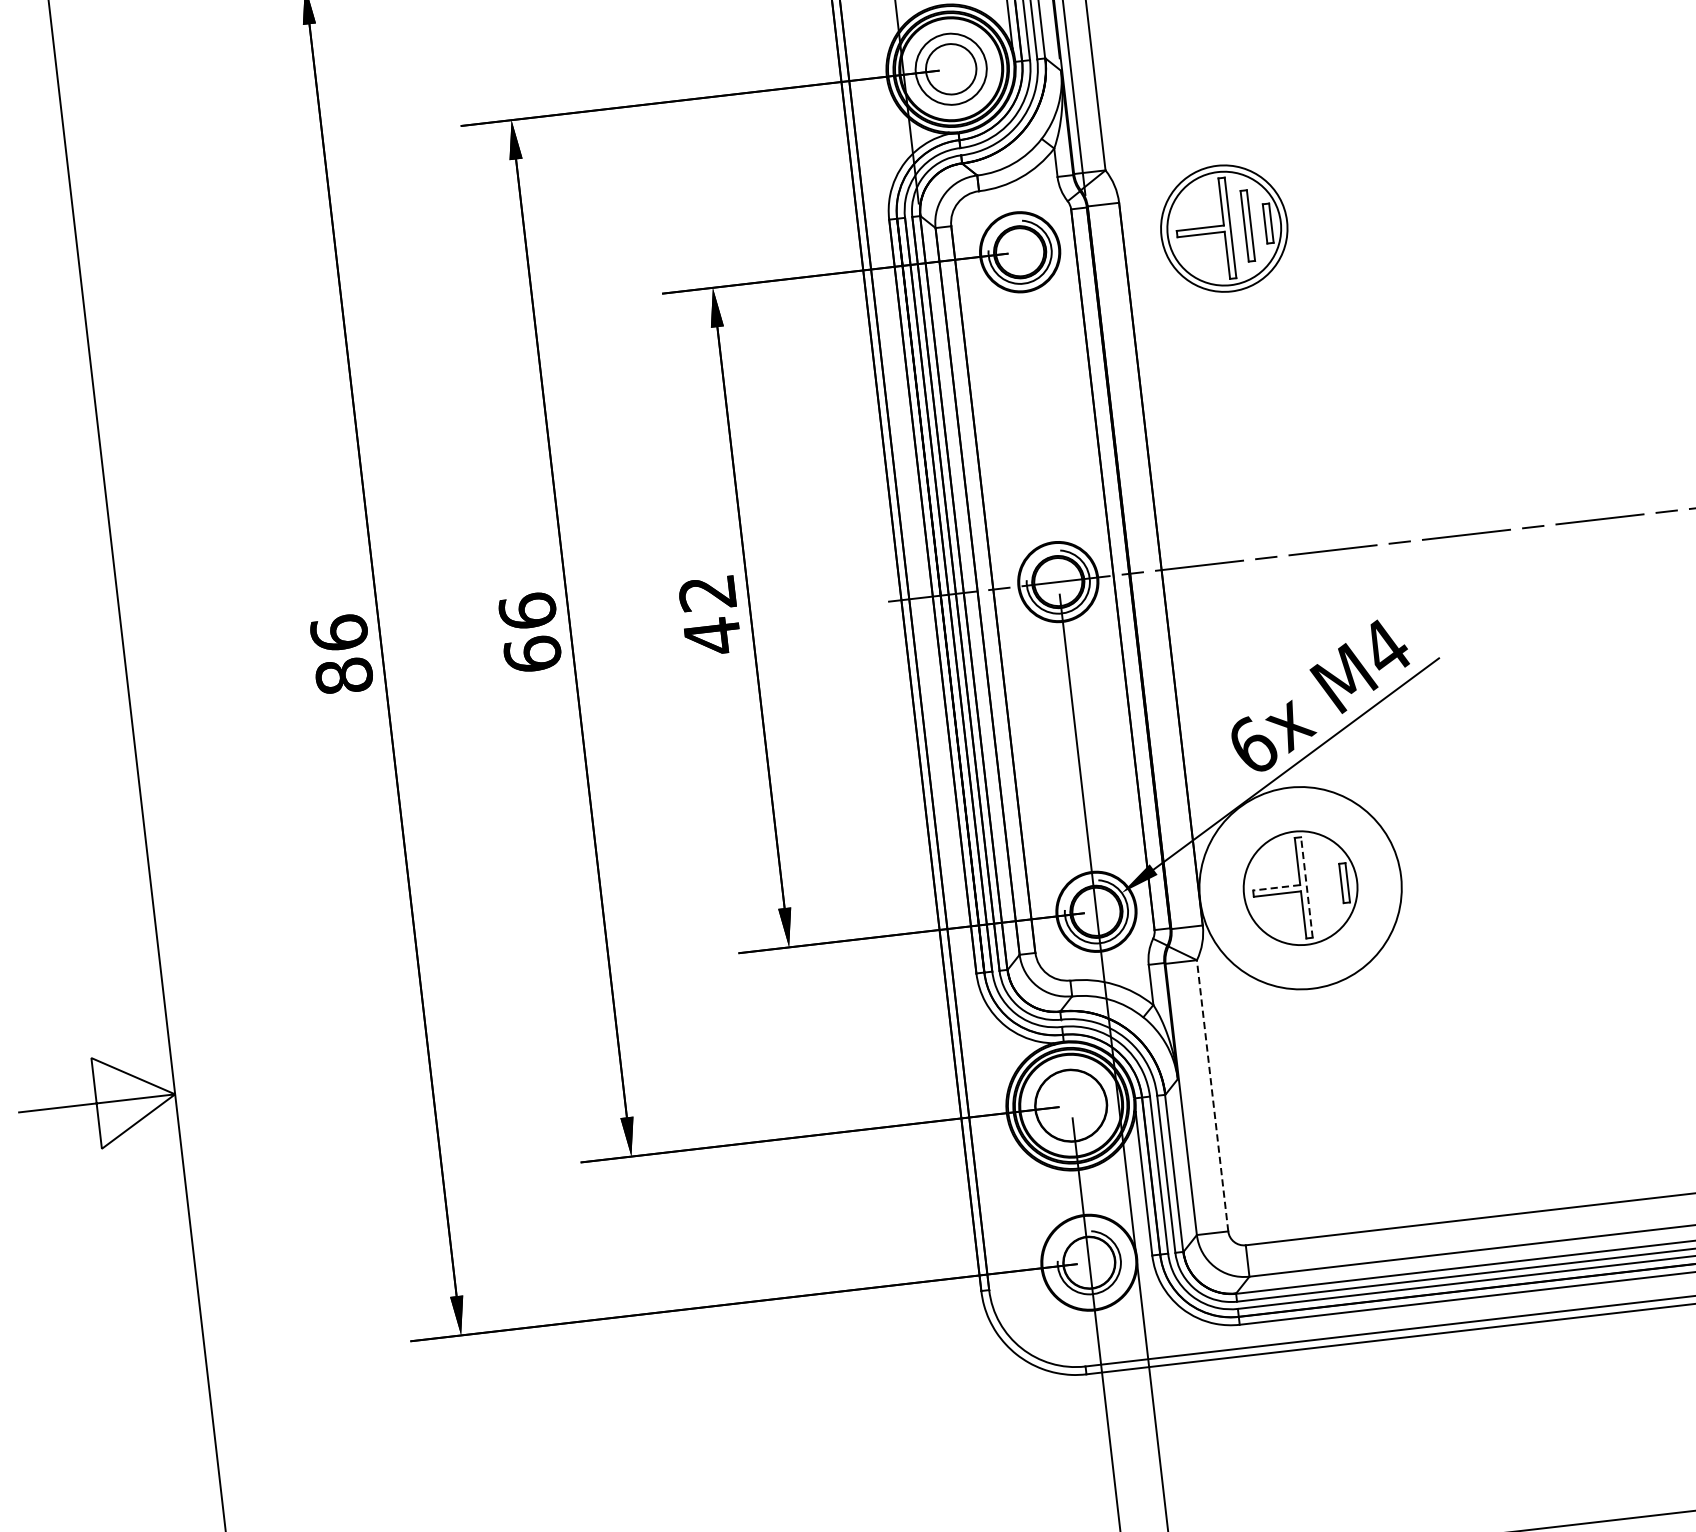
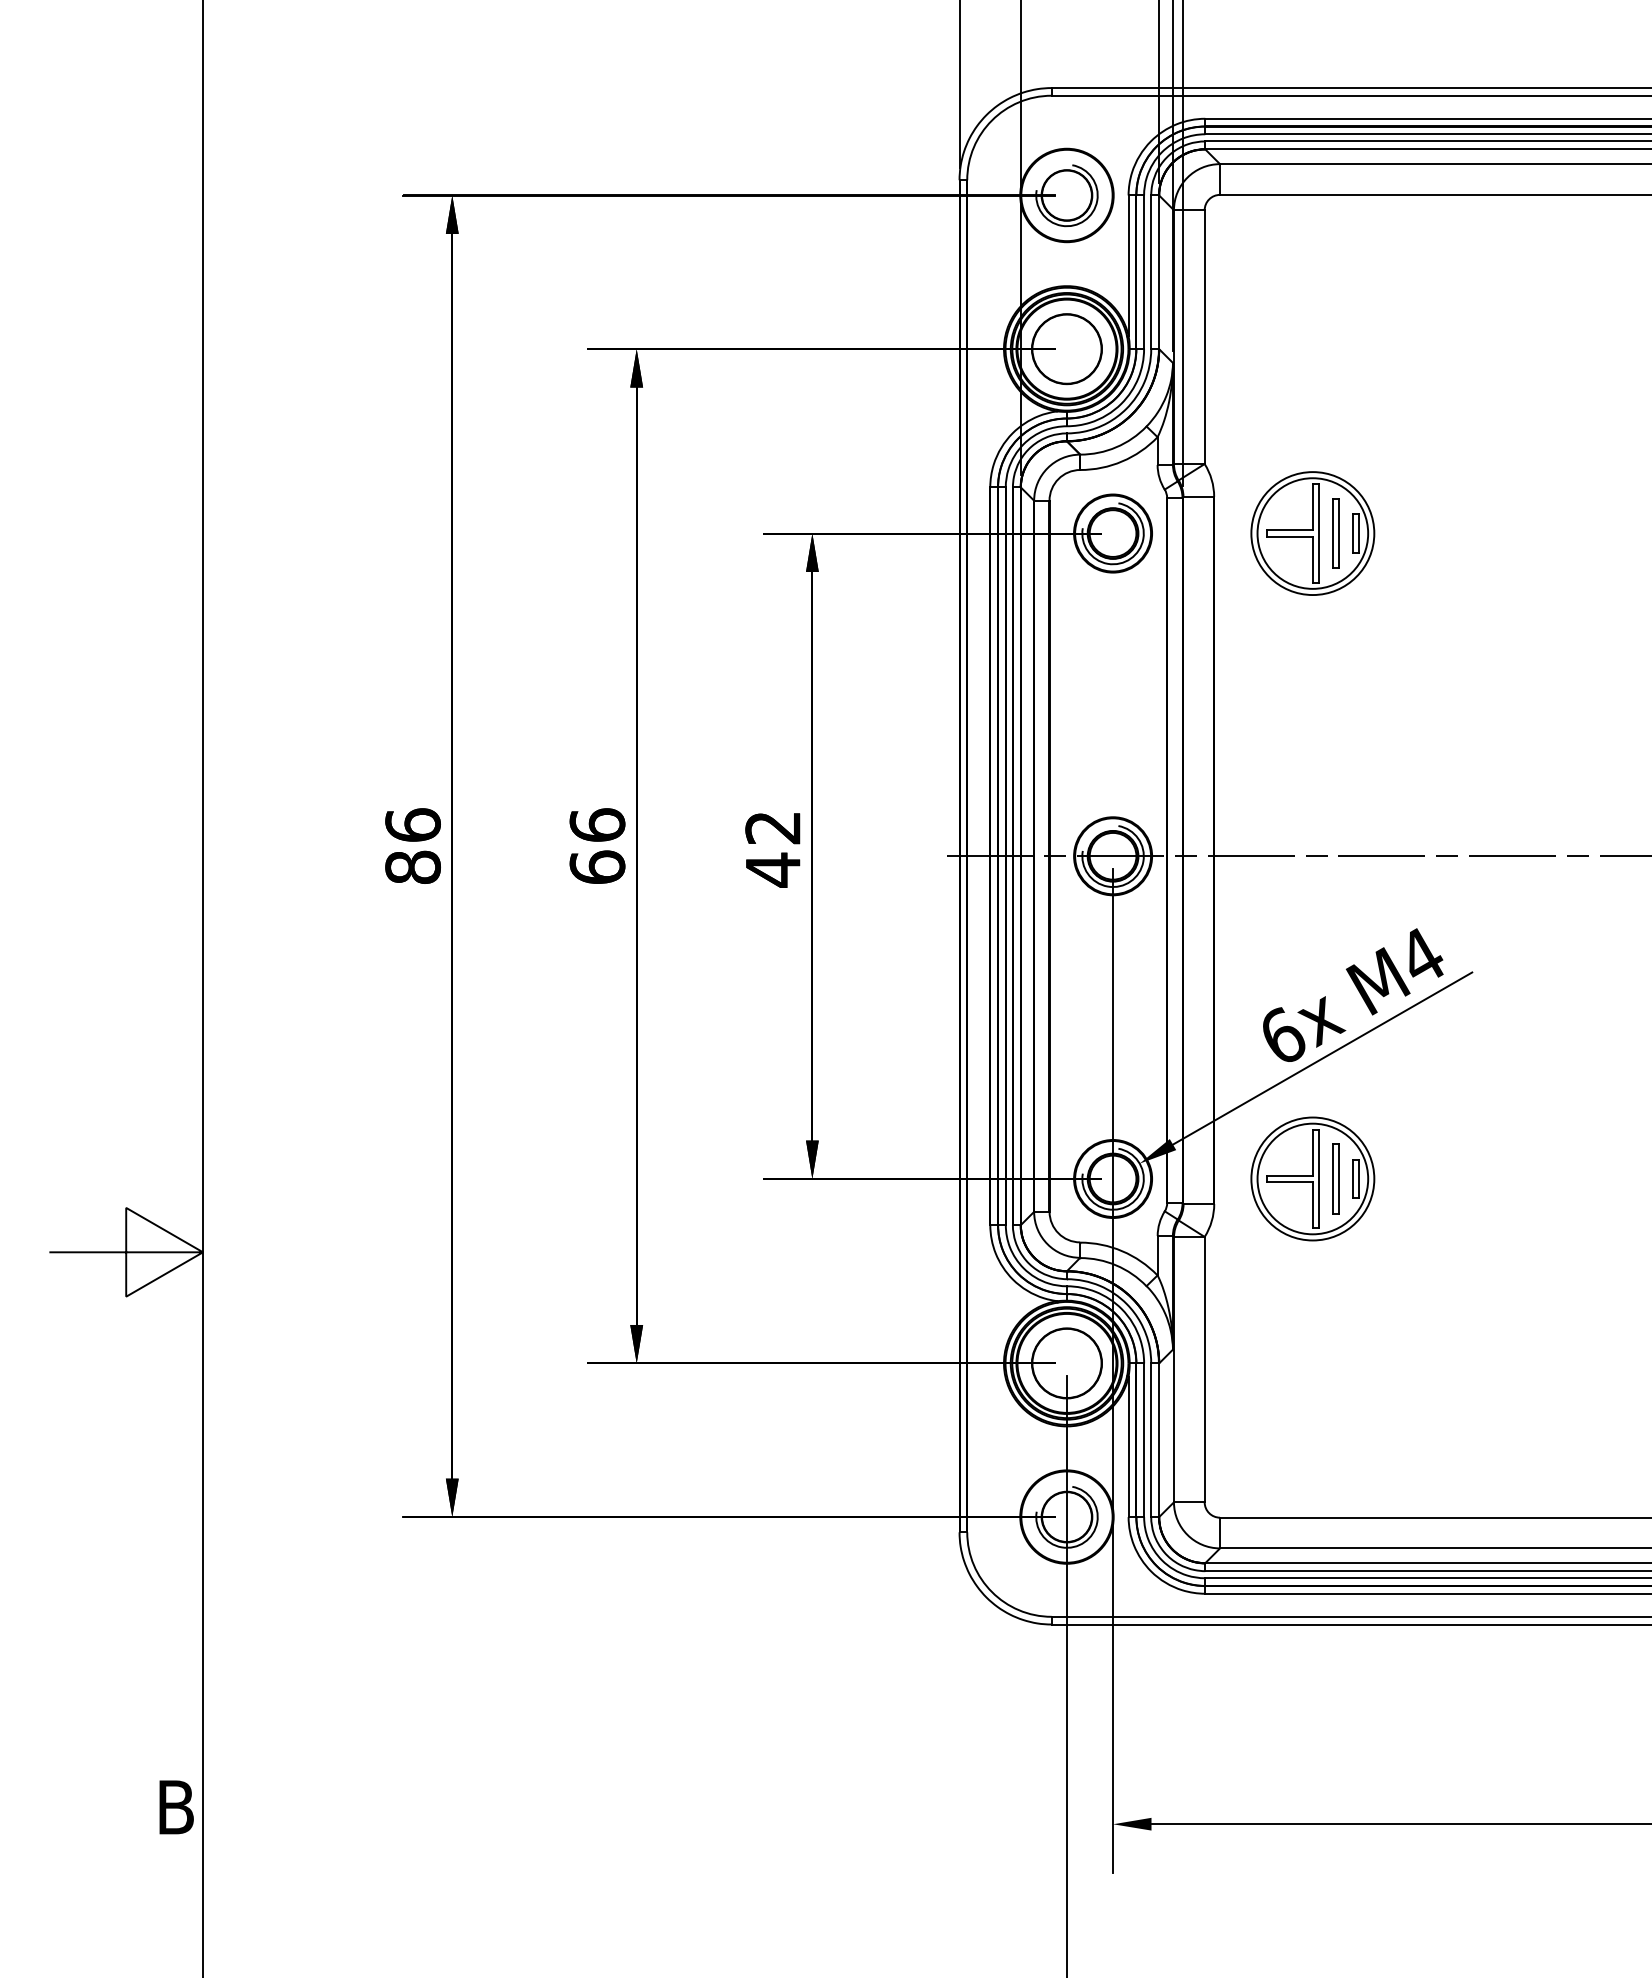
circle: (950, 69) -> (1066, 349), size x1.43
part: (1323, 885) -> (1335, 1178), added
line: (1307, 886) -> (1319, 1178), dashed -> solid
line: (1276, 887) -> (1289, 1175), dashed -> solid
circle: (1300, 887) -> (1312, 1178), size x0.62
line: (1212, 1095) -> (1204, 1369), dashed -> solid

